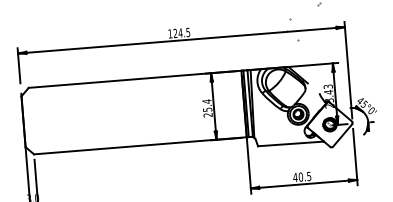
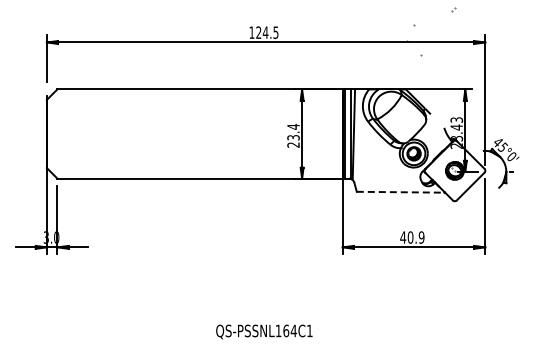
text: (206, 109) -> (292, 137), 25.4 -> 23.4
line: (290, 144) -> (400, 192), solid -> dashed
text: (309, 176) -> (421, 237), 40.5 -> 40.9

